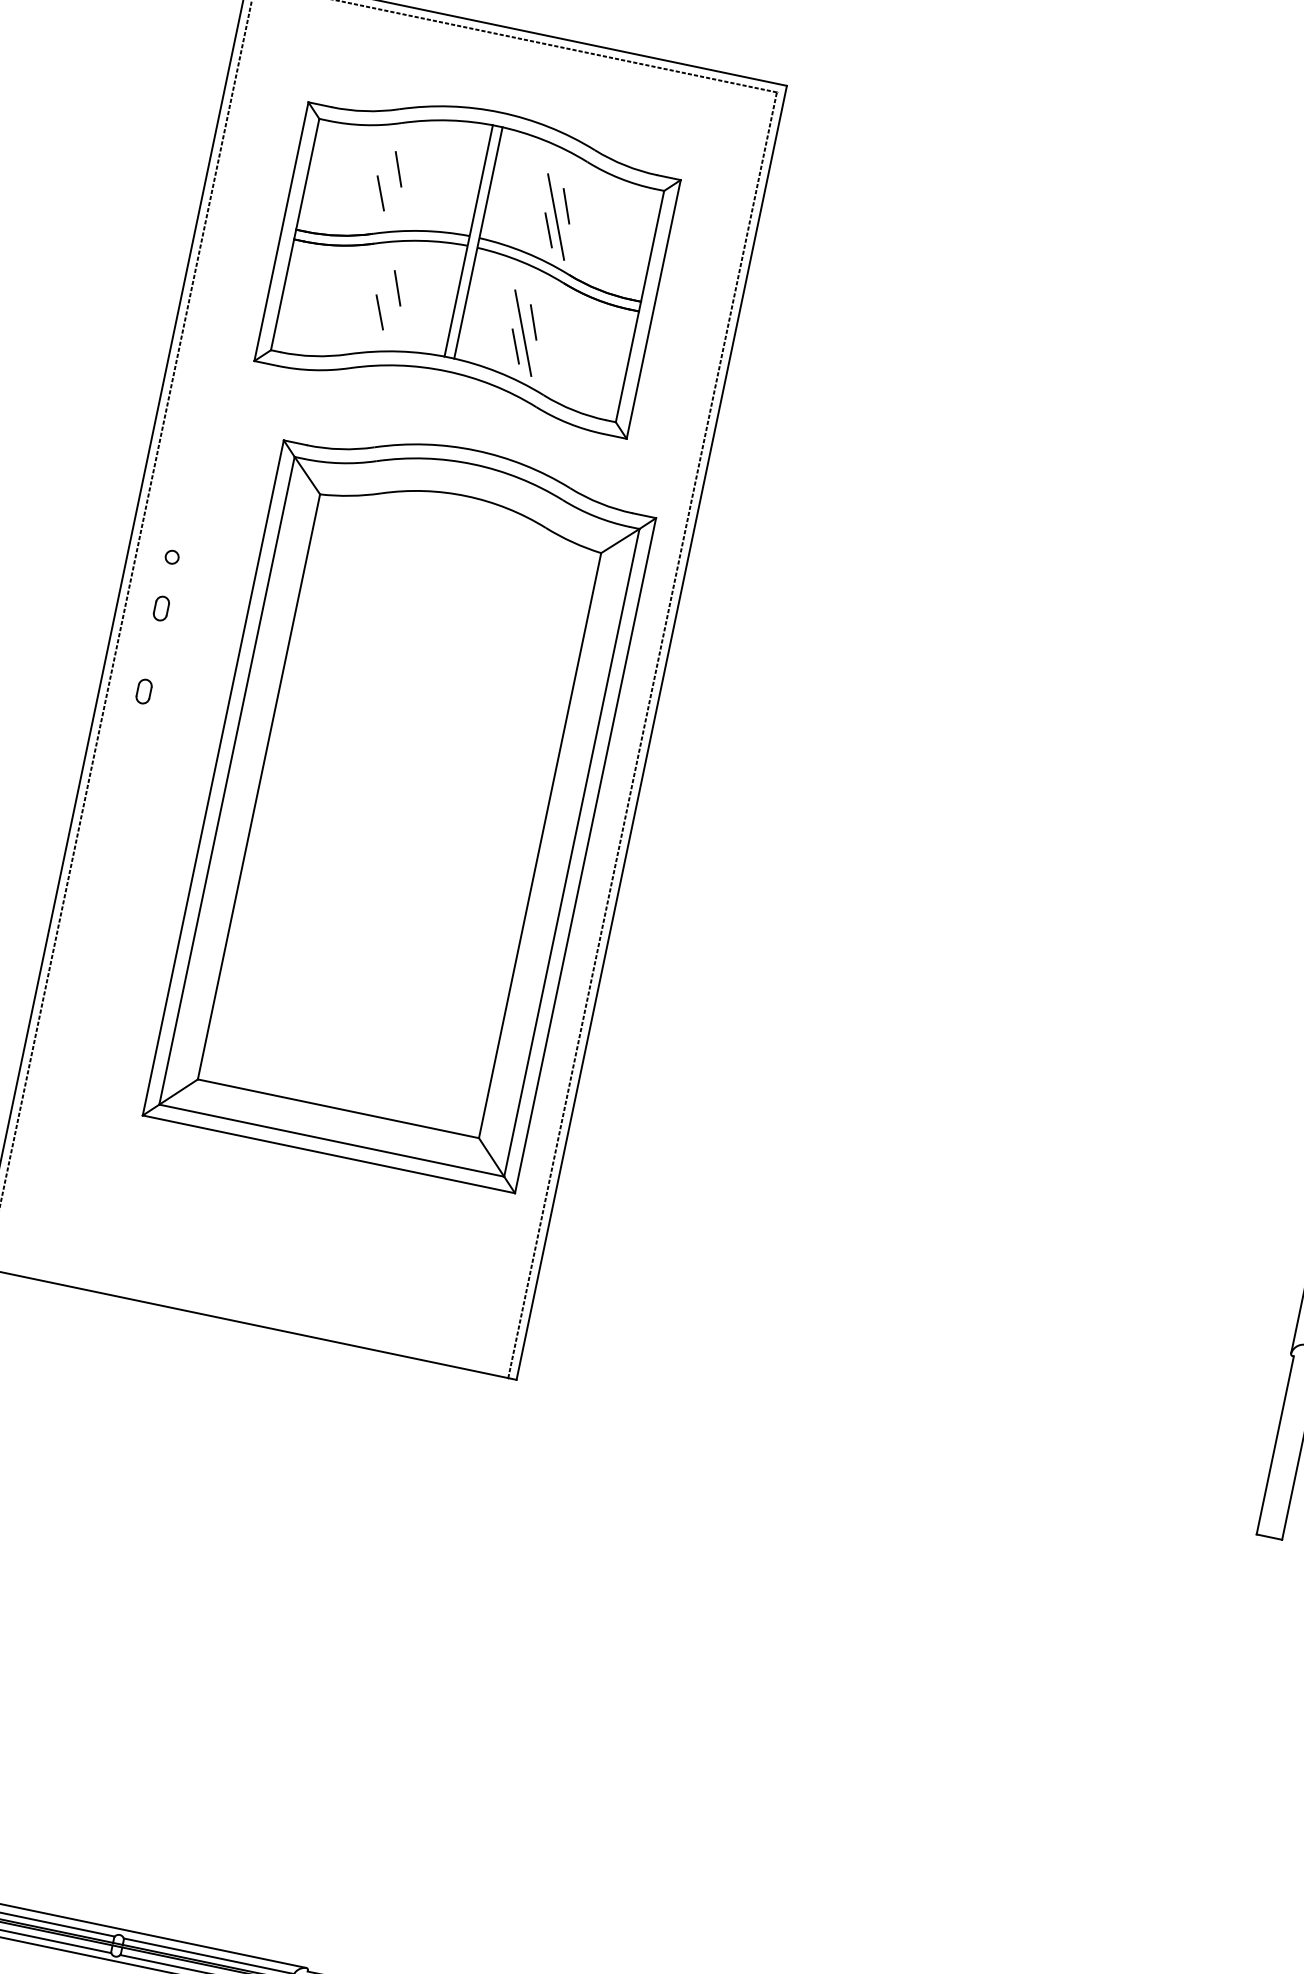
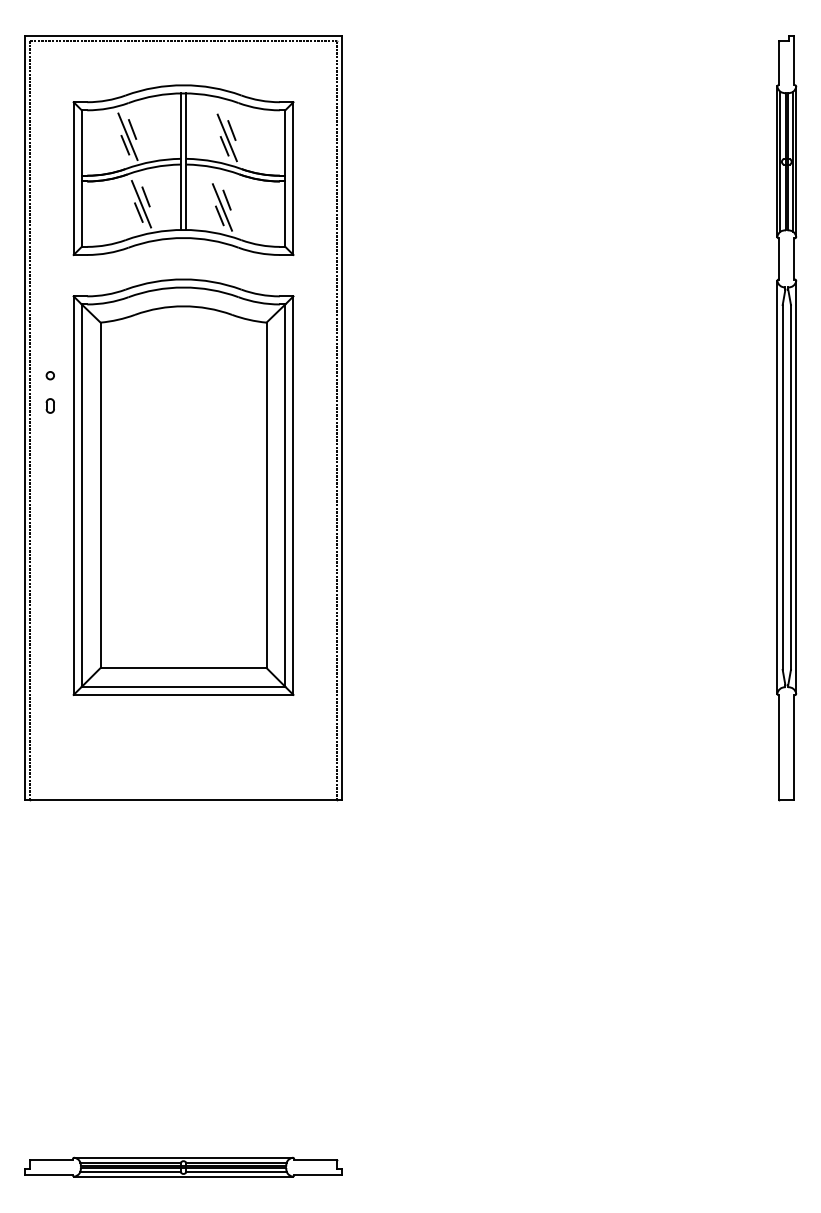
line: (387, 179) -> (127, 136), added
line: (387, 299) -> (141, 204), added
part: (142, 690) -> (49, 454), removed
part: (402, 801) -> (183, 486), moved

